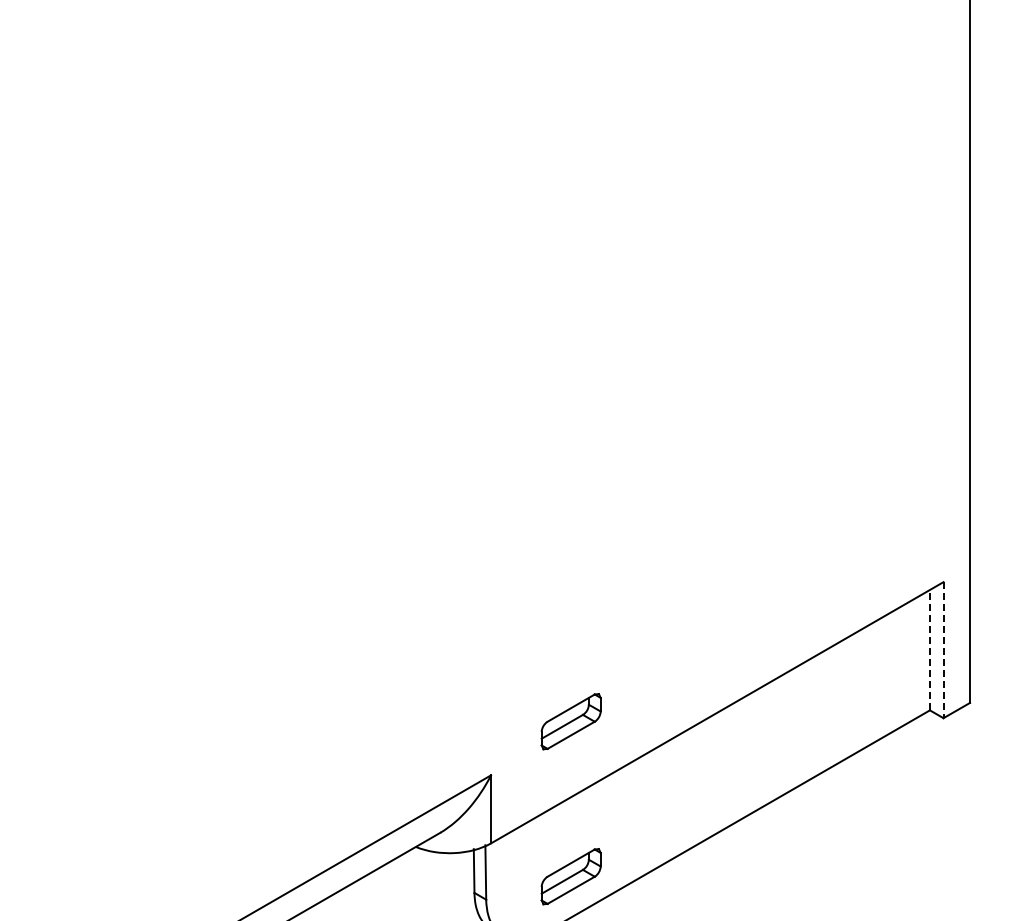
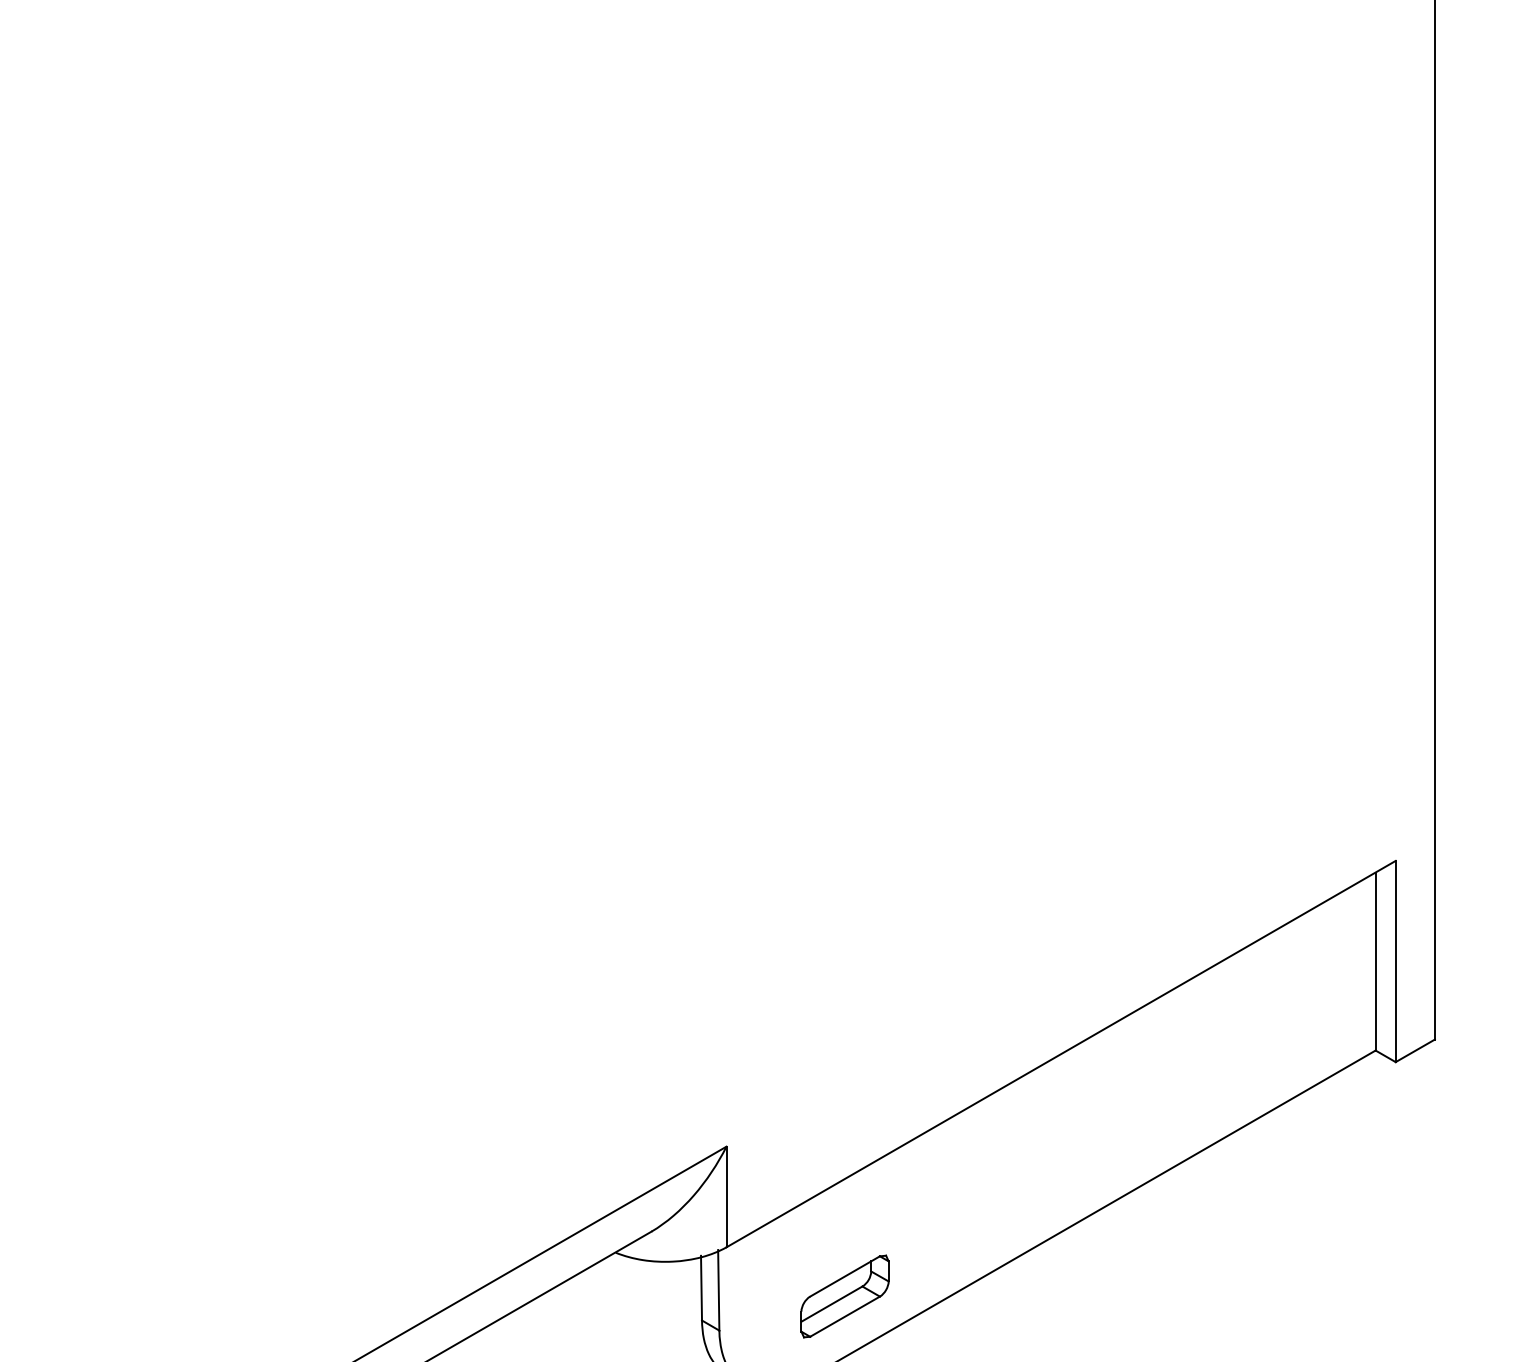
line: (929, 649) -> (1374, 960), dashed -> solid
line: (943, 650) -> (1395, 962), dashed -> solid
part: (570, 721) -> (844, 1067), removed

